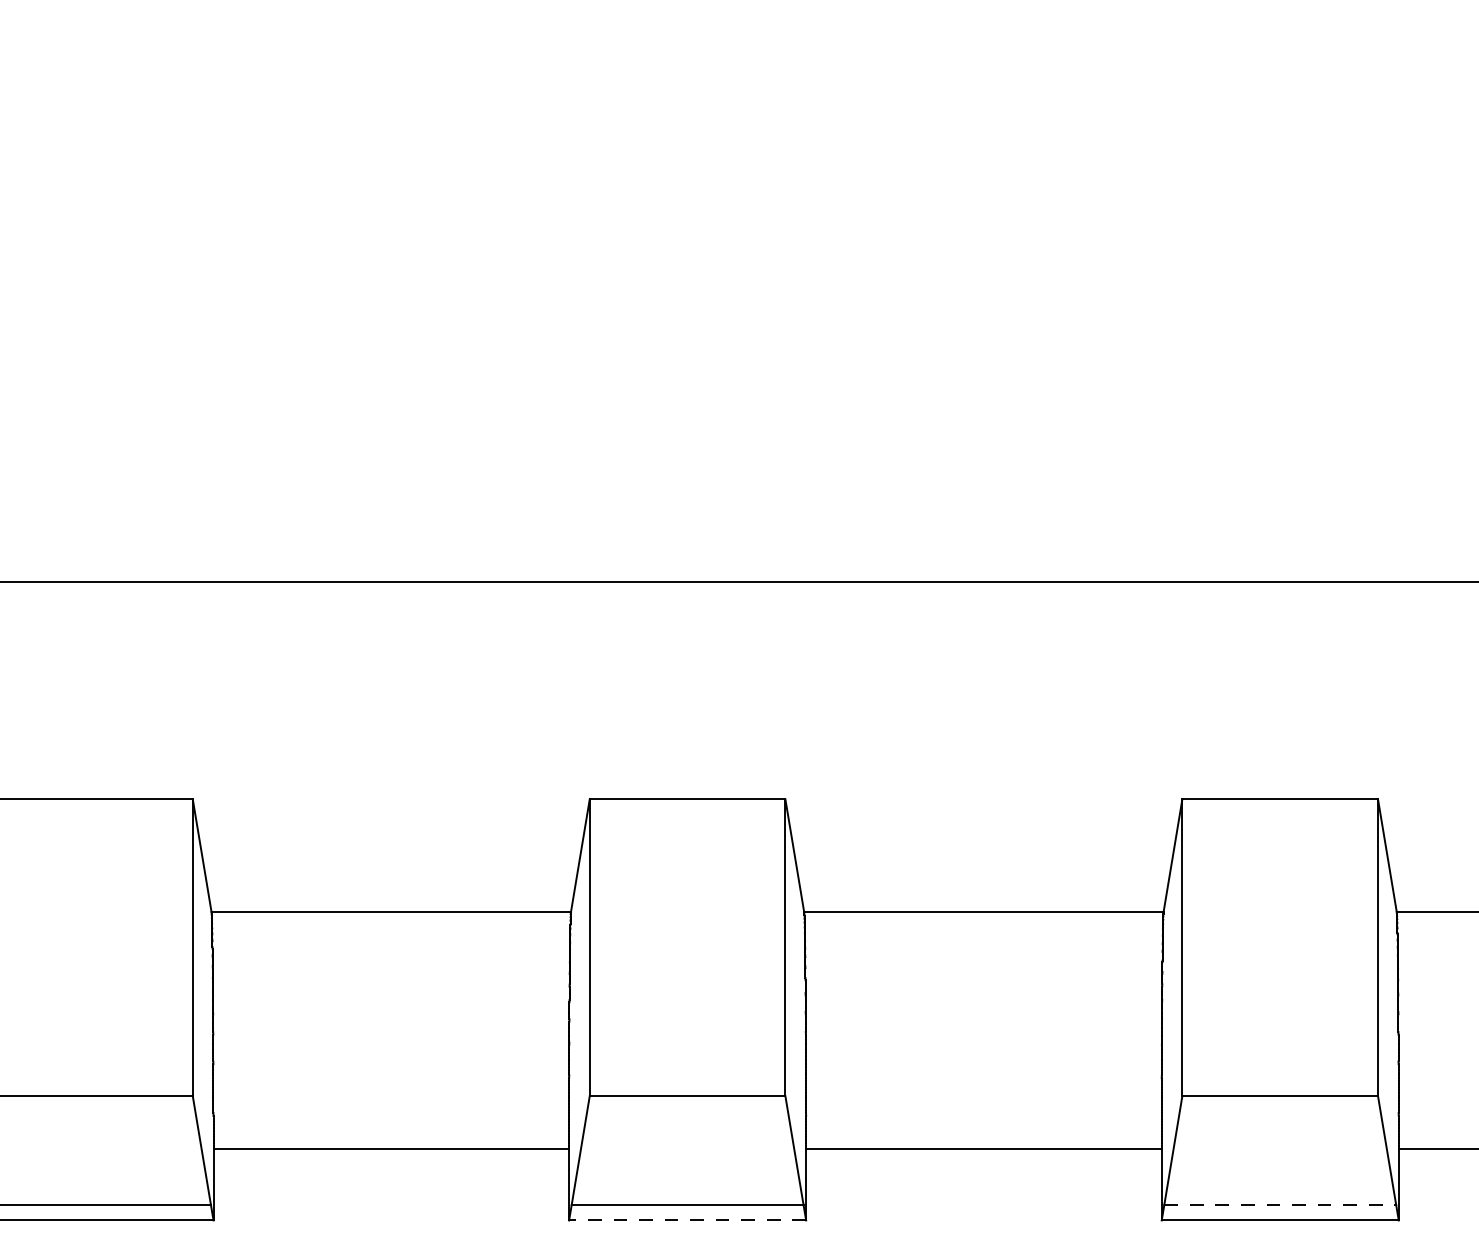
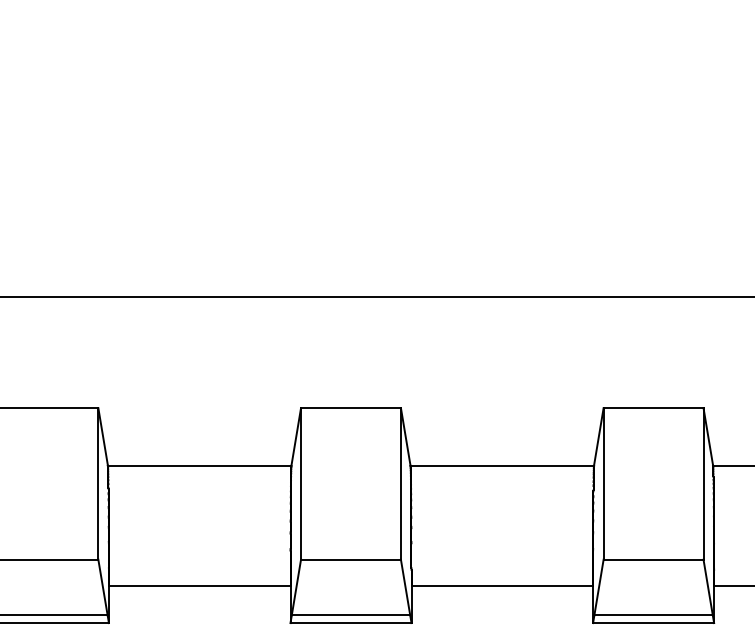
line: (1282, 1205) -> (654, 615), dashed -> solid
line: (688, 1221) -> (351, 623), dashed -> solid

